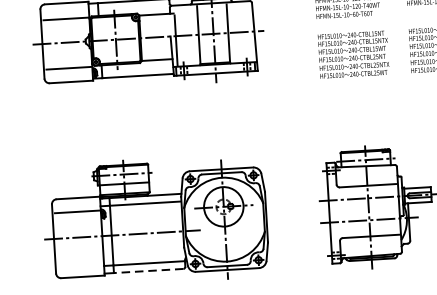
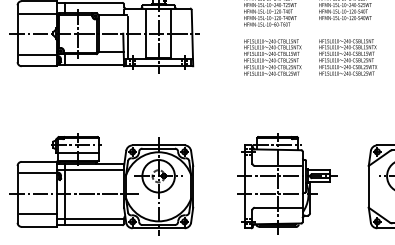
line: (80, 260) -> (38, 213), added
line: (148, 271) -> (93, 225), dashed -> solid

